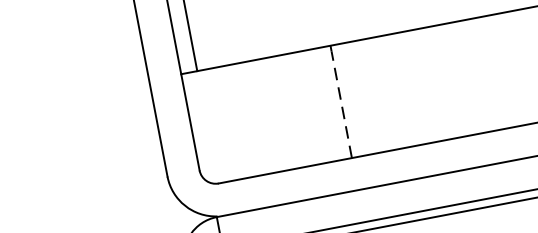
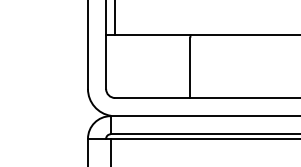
line: (341, 104) -> (190, 67), dashed -> solid

